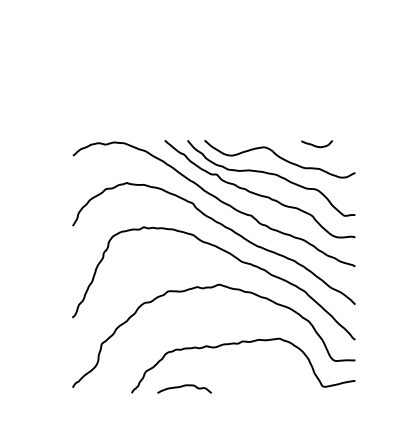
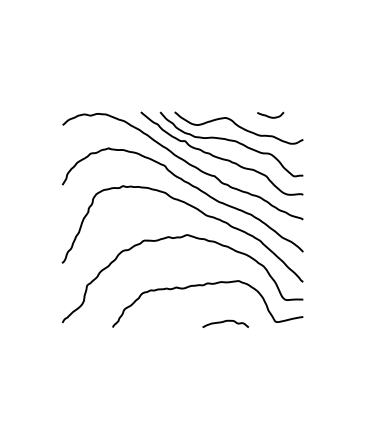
curve: (183, 387) -> (224, 322), moved

